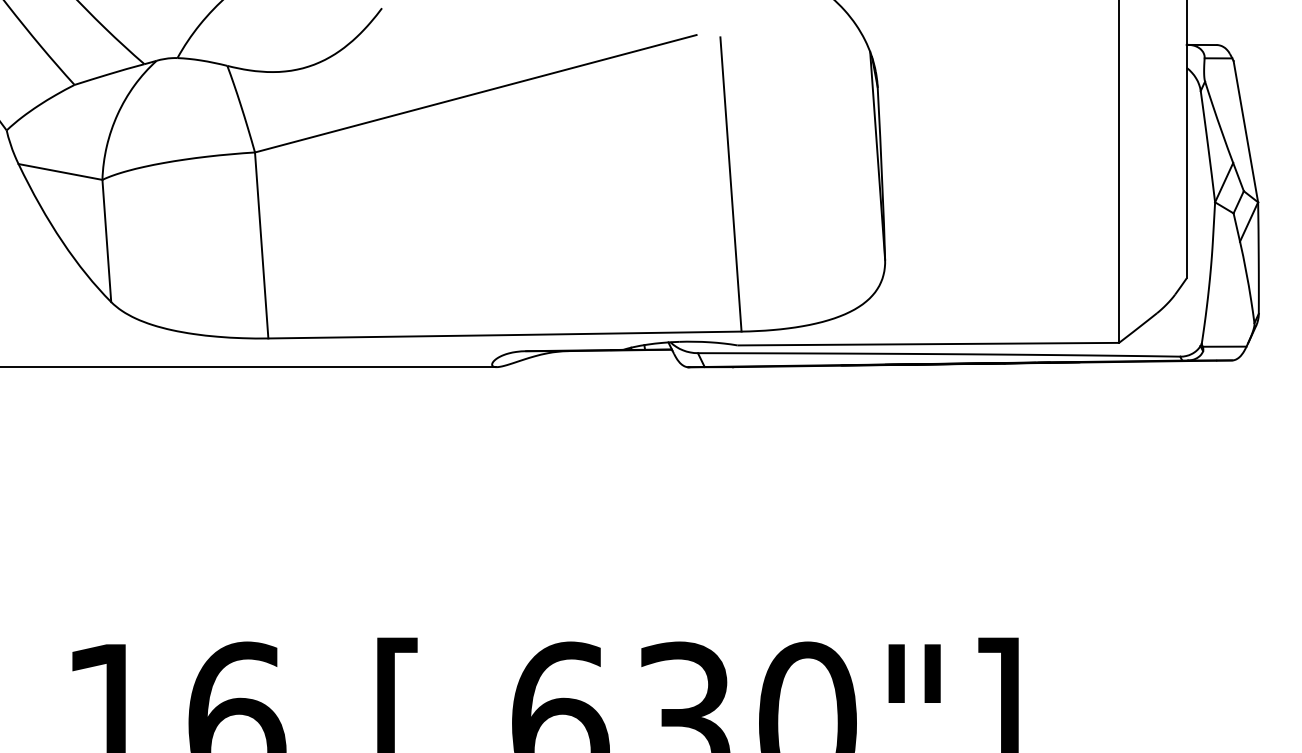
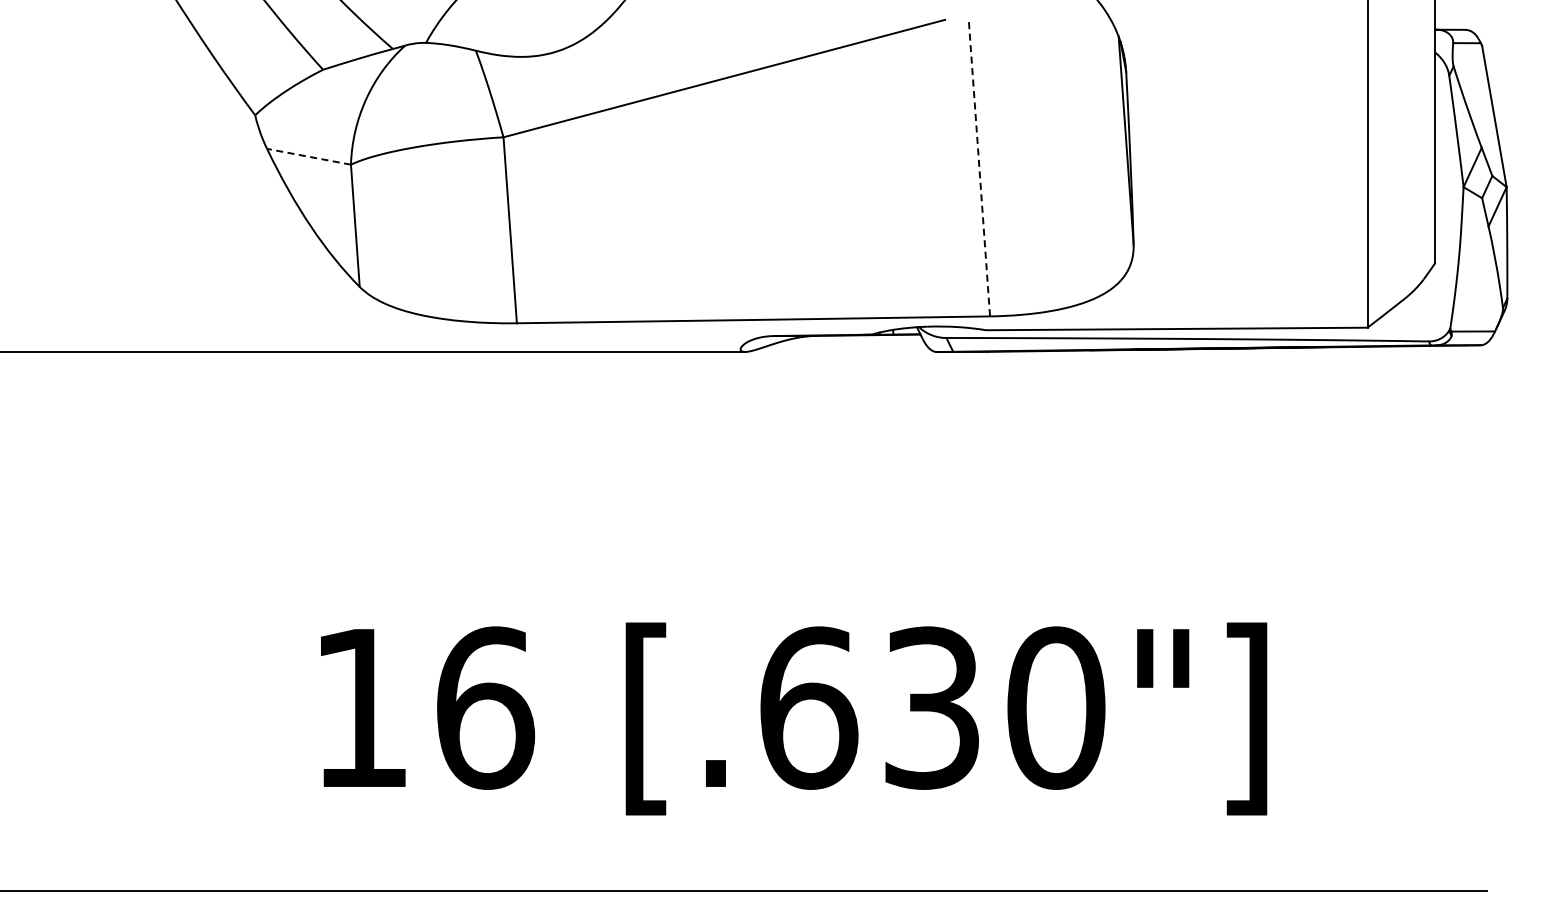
line: (60, 171) -> (309, 156), solid -> dashed
line: (730, 184) -> (979, 169), solid -> dashed

